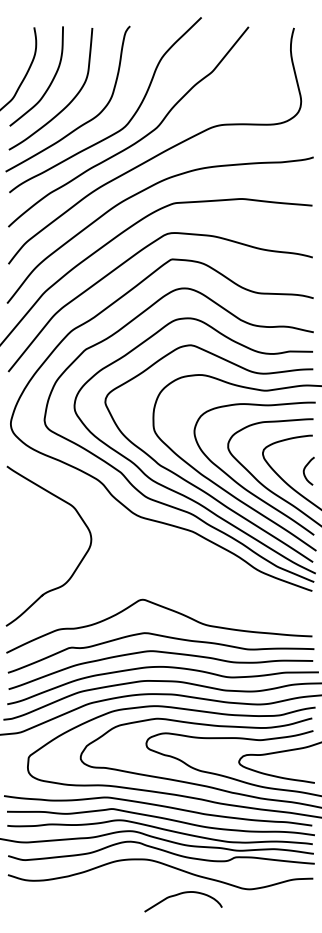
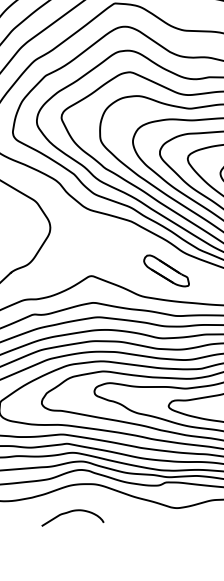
part: (236, 593) -> (166, 271), added
curve: (181, 894) -> (71, 512), moved

